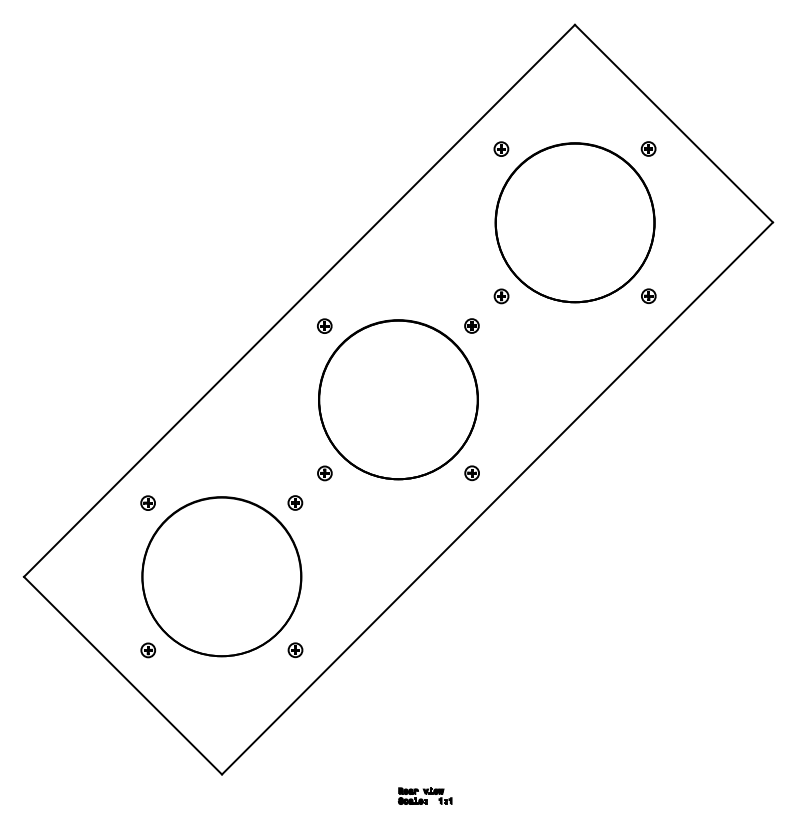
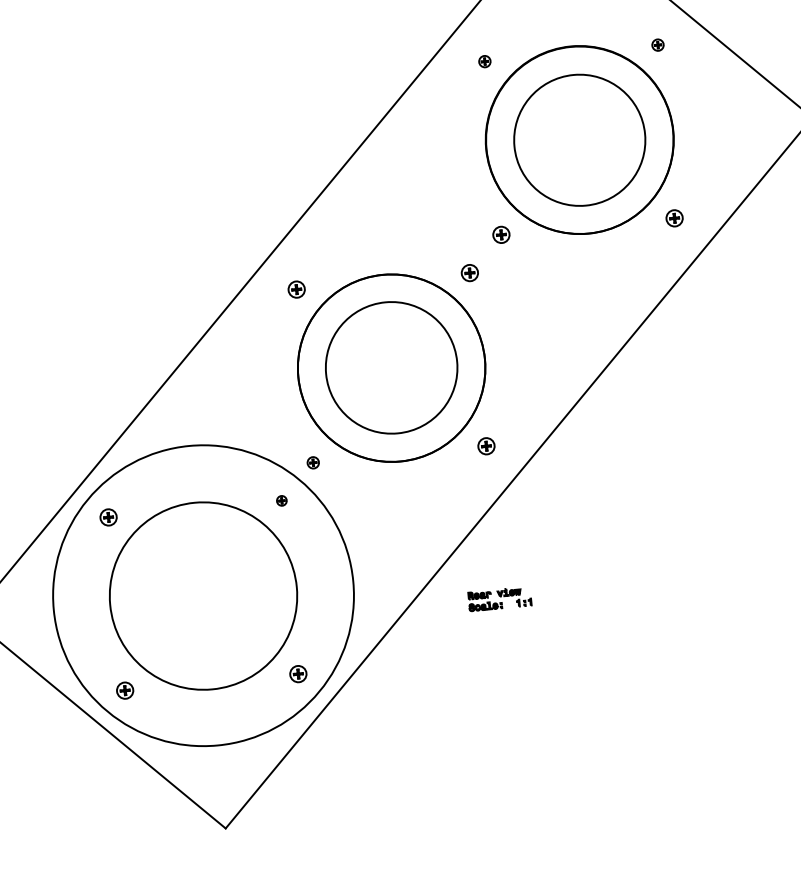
part: (501, 148) -> (484, 60), size x0.7
part: (648, 148) -> (657, 44), size x0.7
circle: (574, 222) -> (579, 139), size x0.7
circle: (398, 399) -> (391, 367), size x0.7
part: (324, 473) -> (312, 462), size x0.7
part: (295, 502) -> (281, 500), size x0.6
circle: (221, 576) -> (203, 595), size x1.6
part: (424, 795) -> (498, 598), moved

